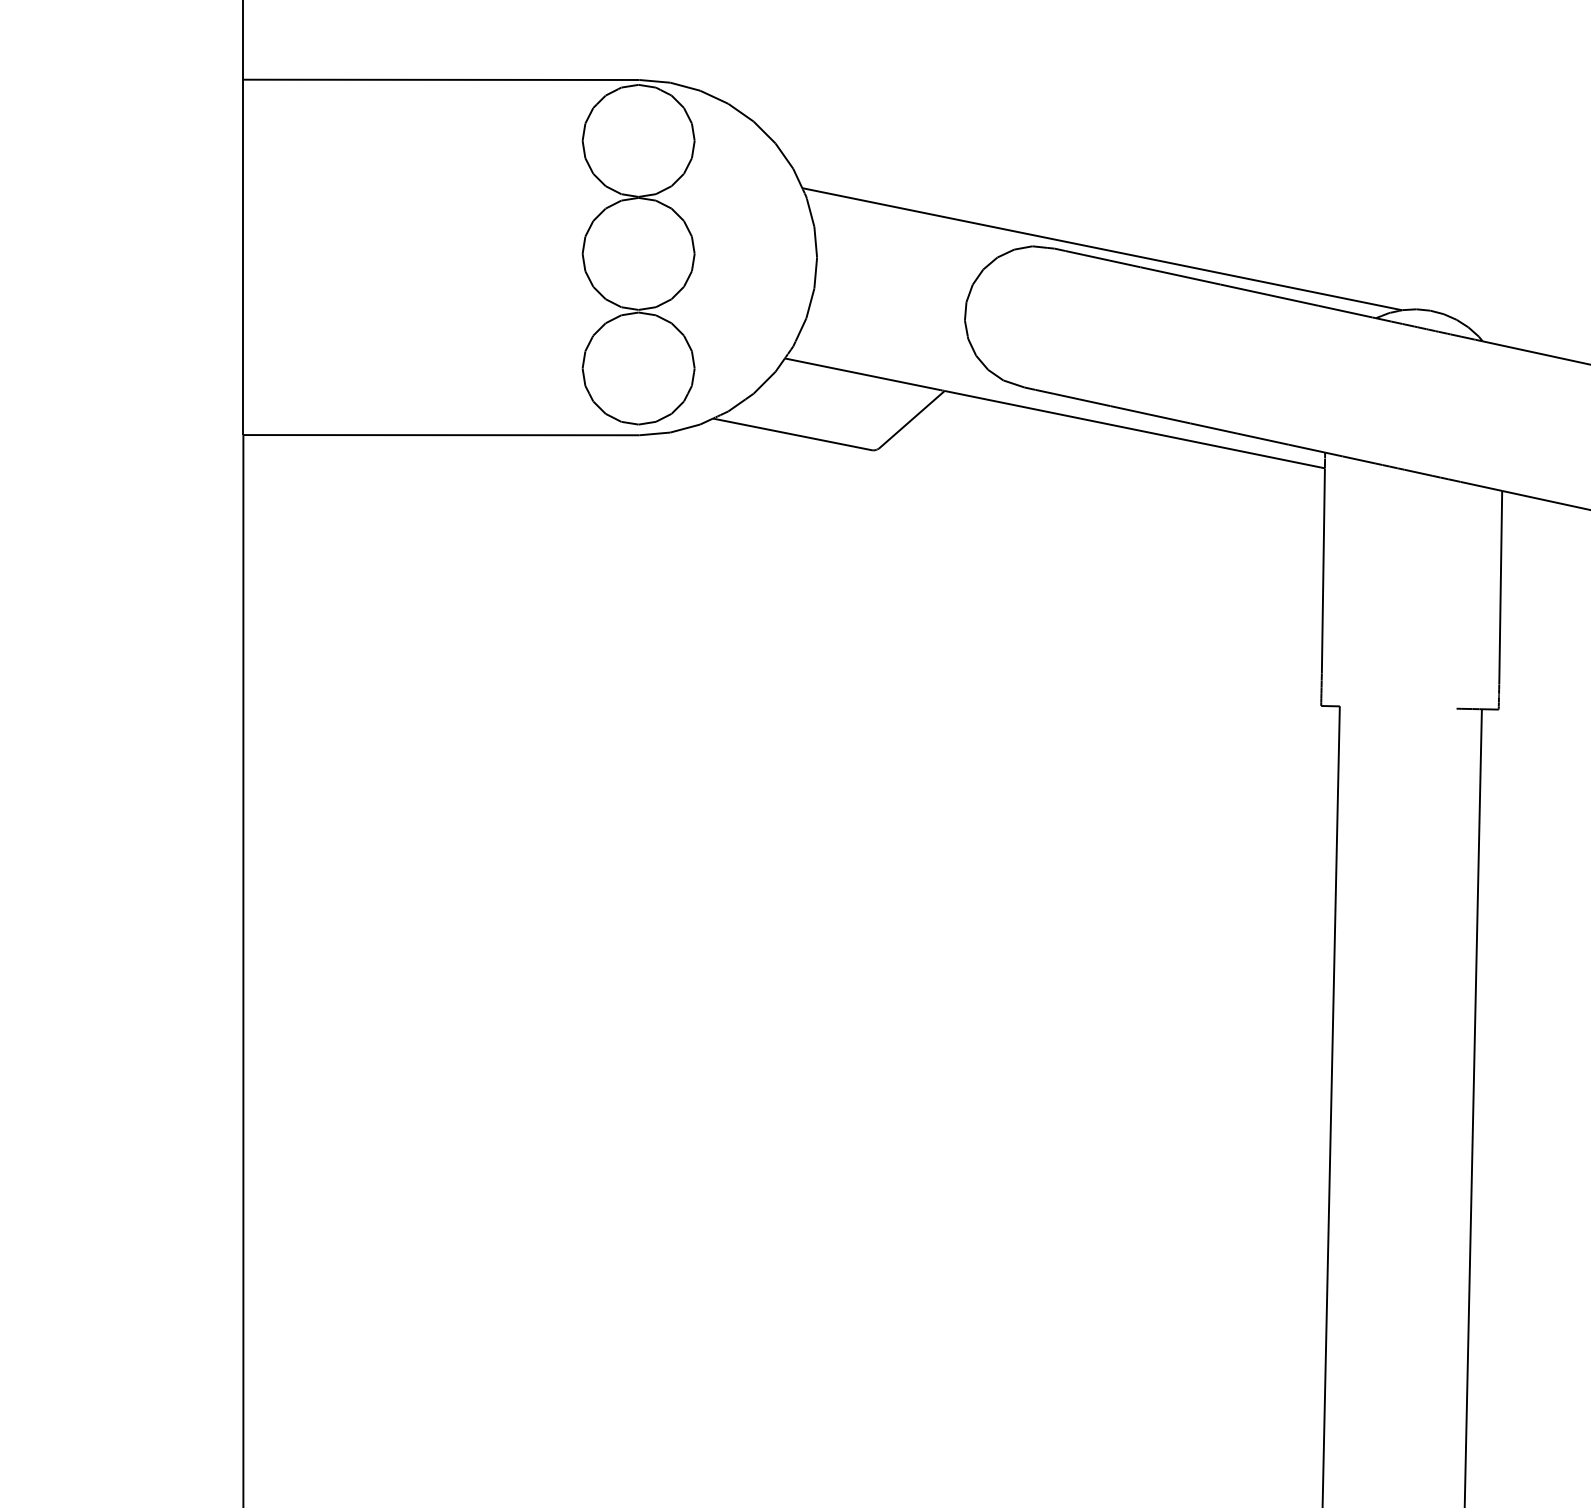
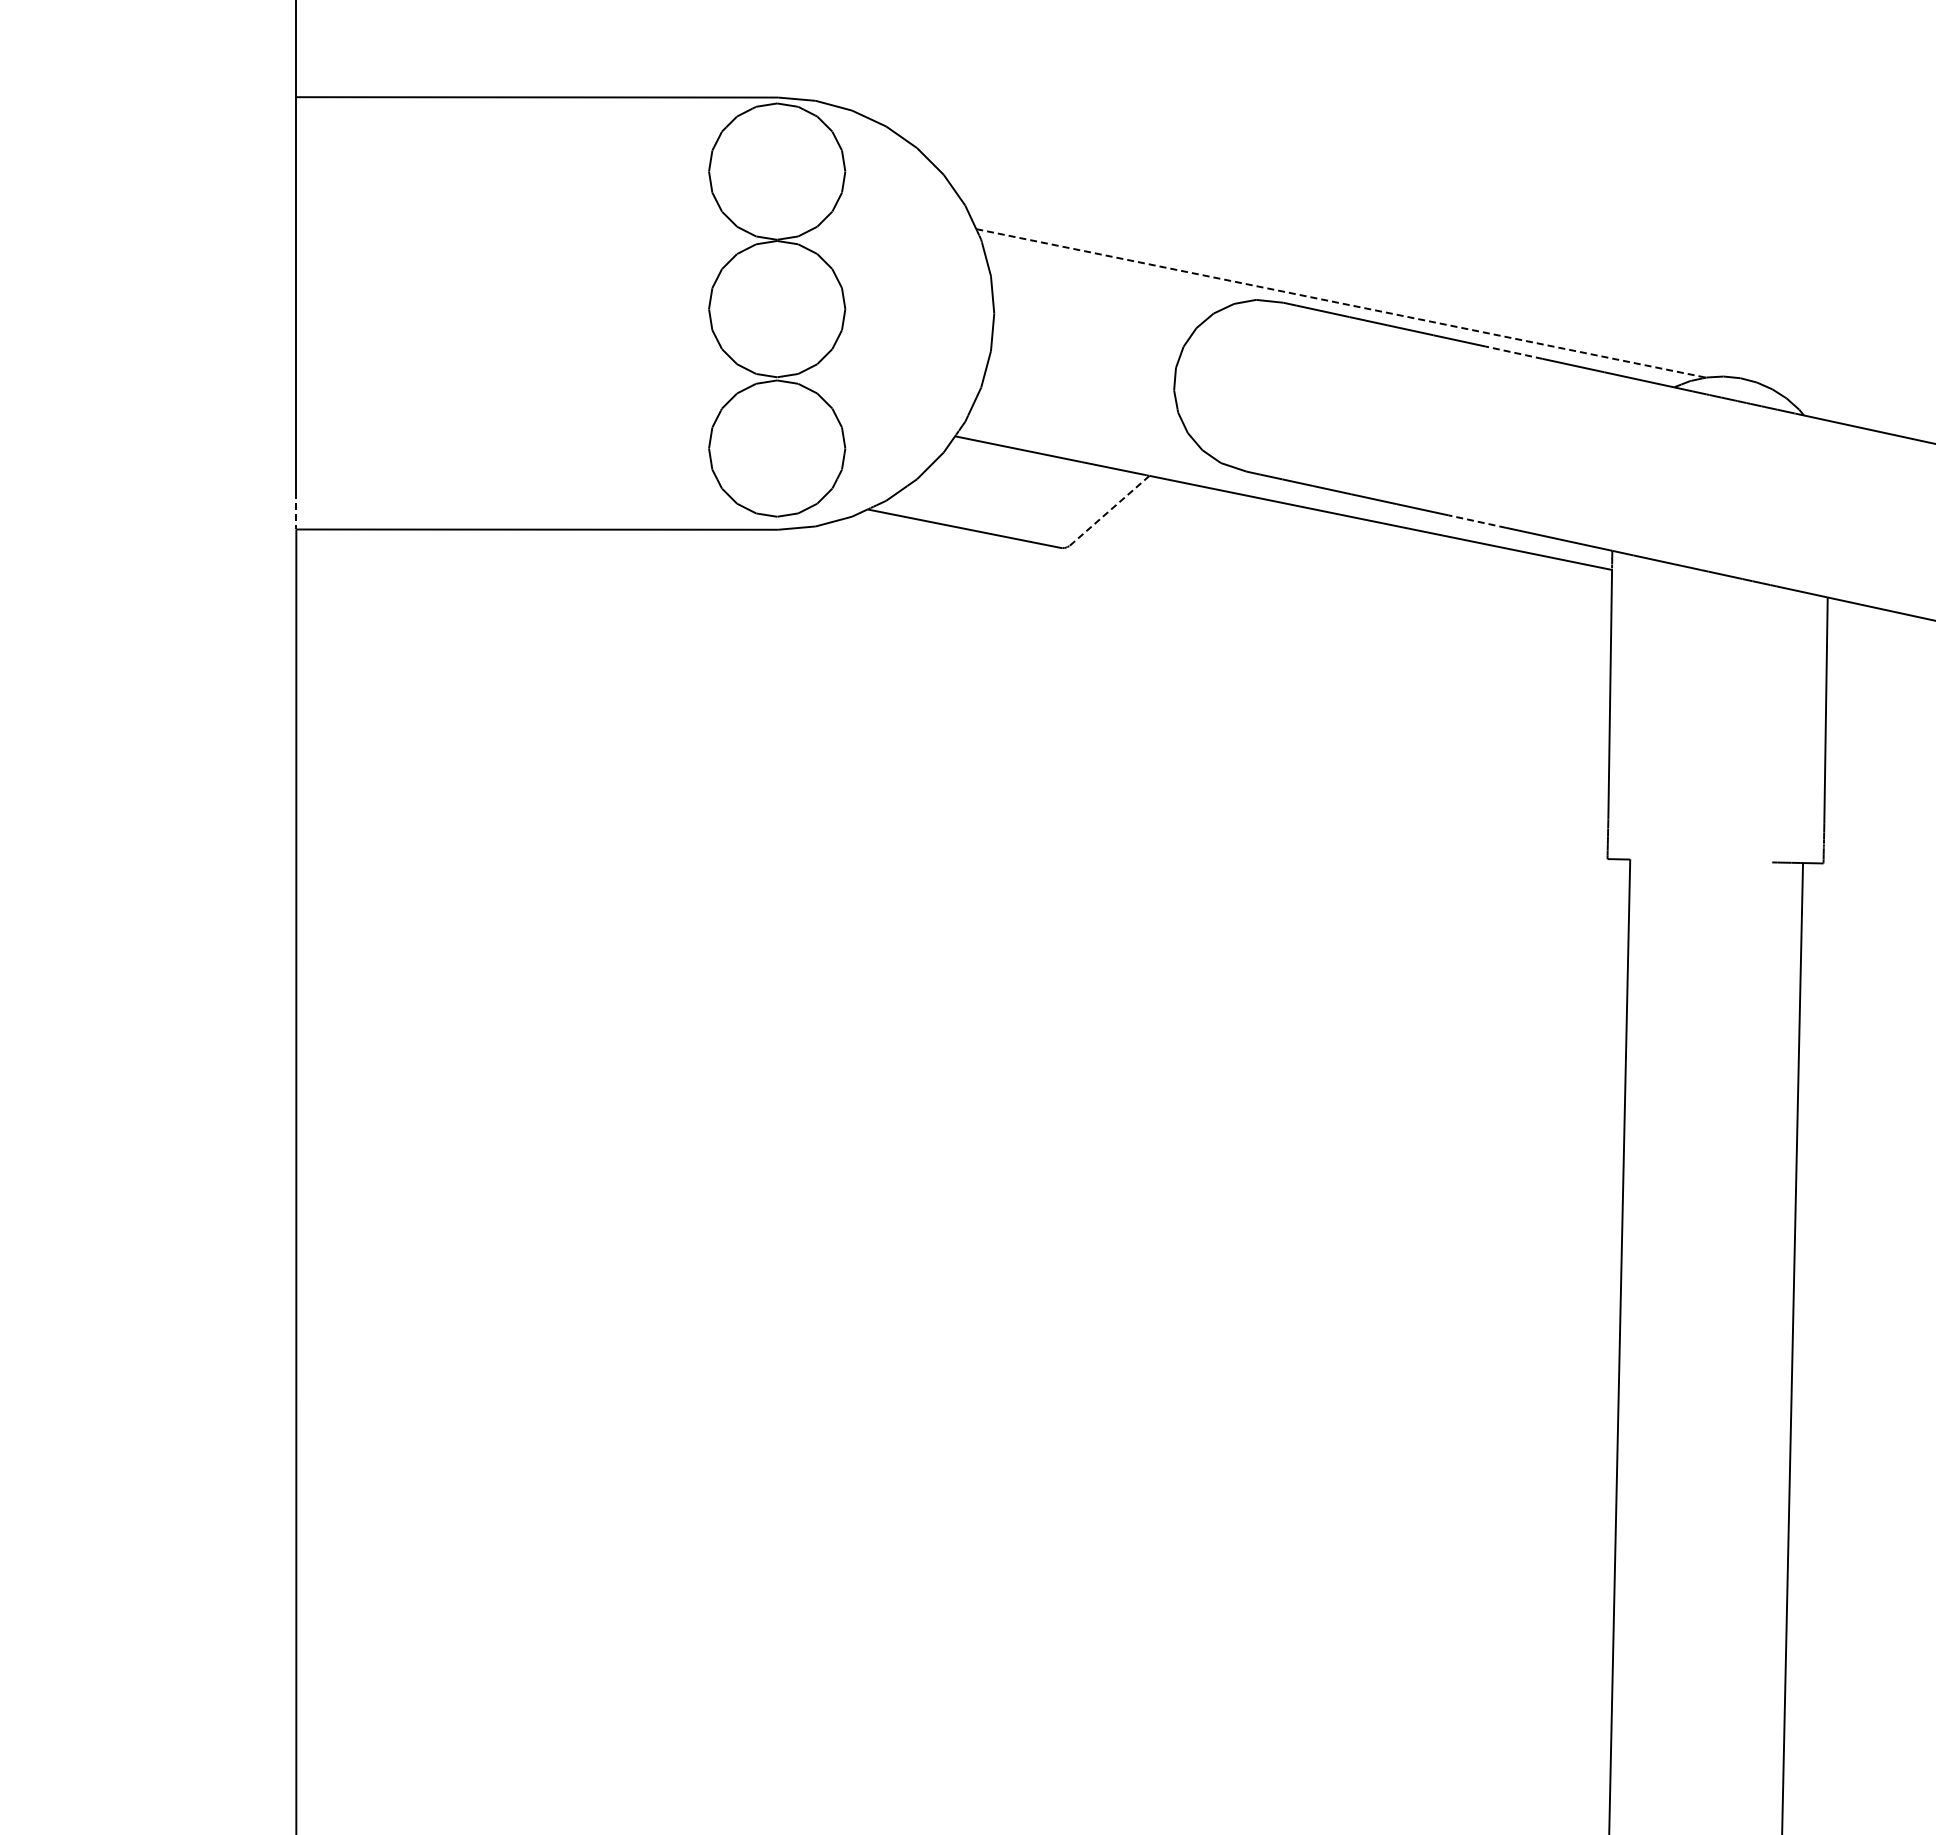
line: (1102, 249) -> (1341, 303), solid -> dashed
line: (1243, 289) -> (1513, 352), solid -> dashed
line: (243, 419) -> (296, 510), solid -> dashed
line: (911, 420) -> (1109, 511), solid -> dashed
line: (1213, 428) -> (1476, 521), solid -> dashed

